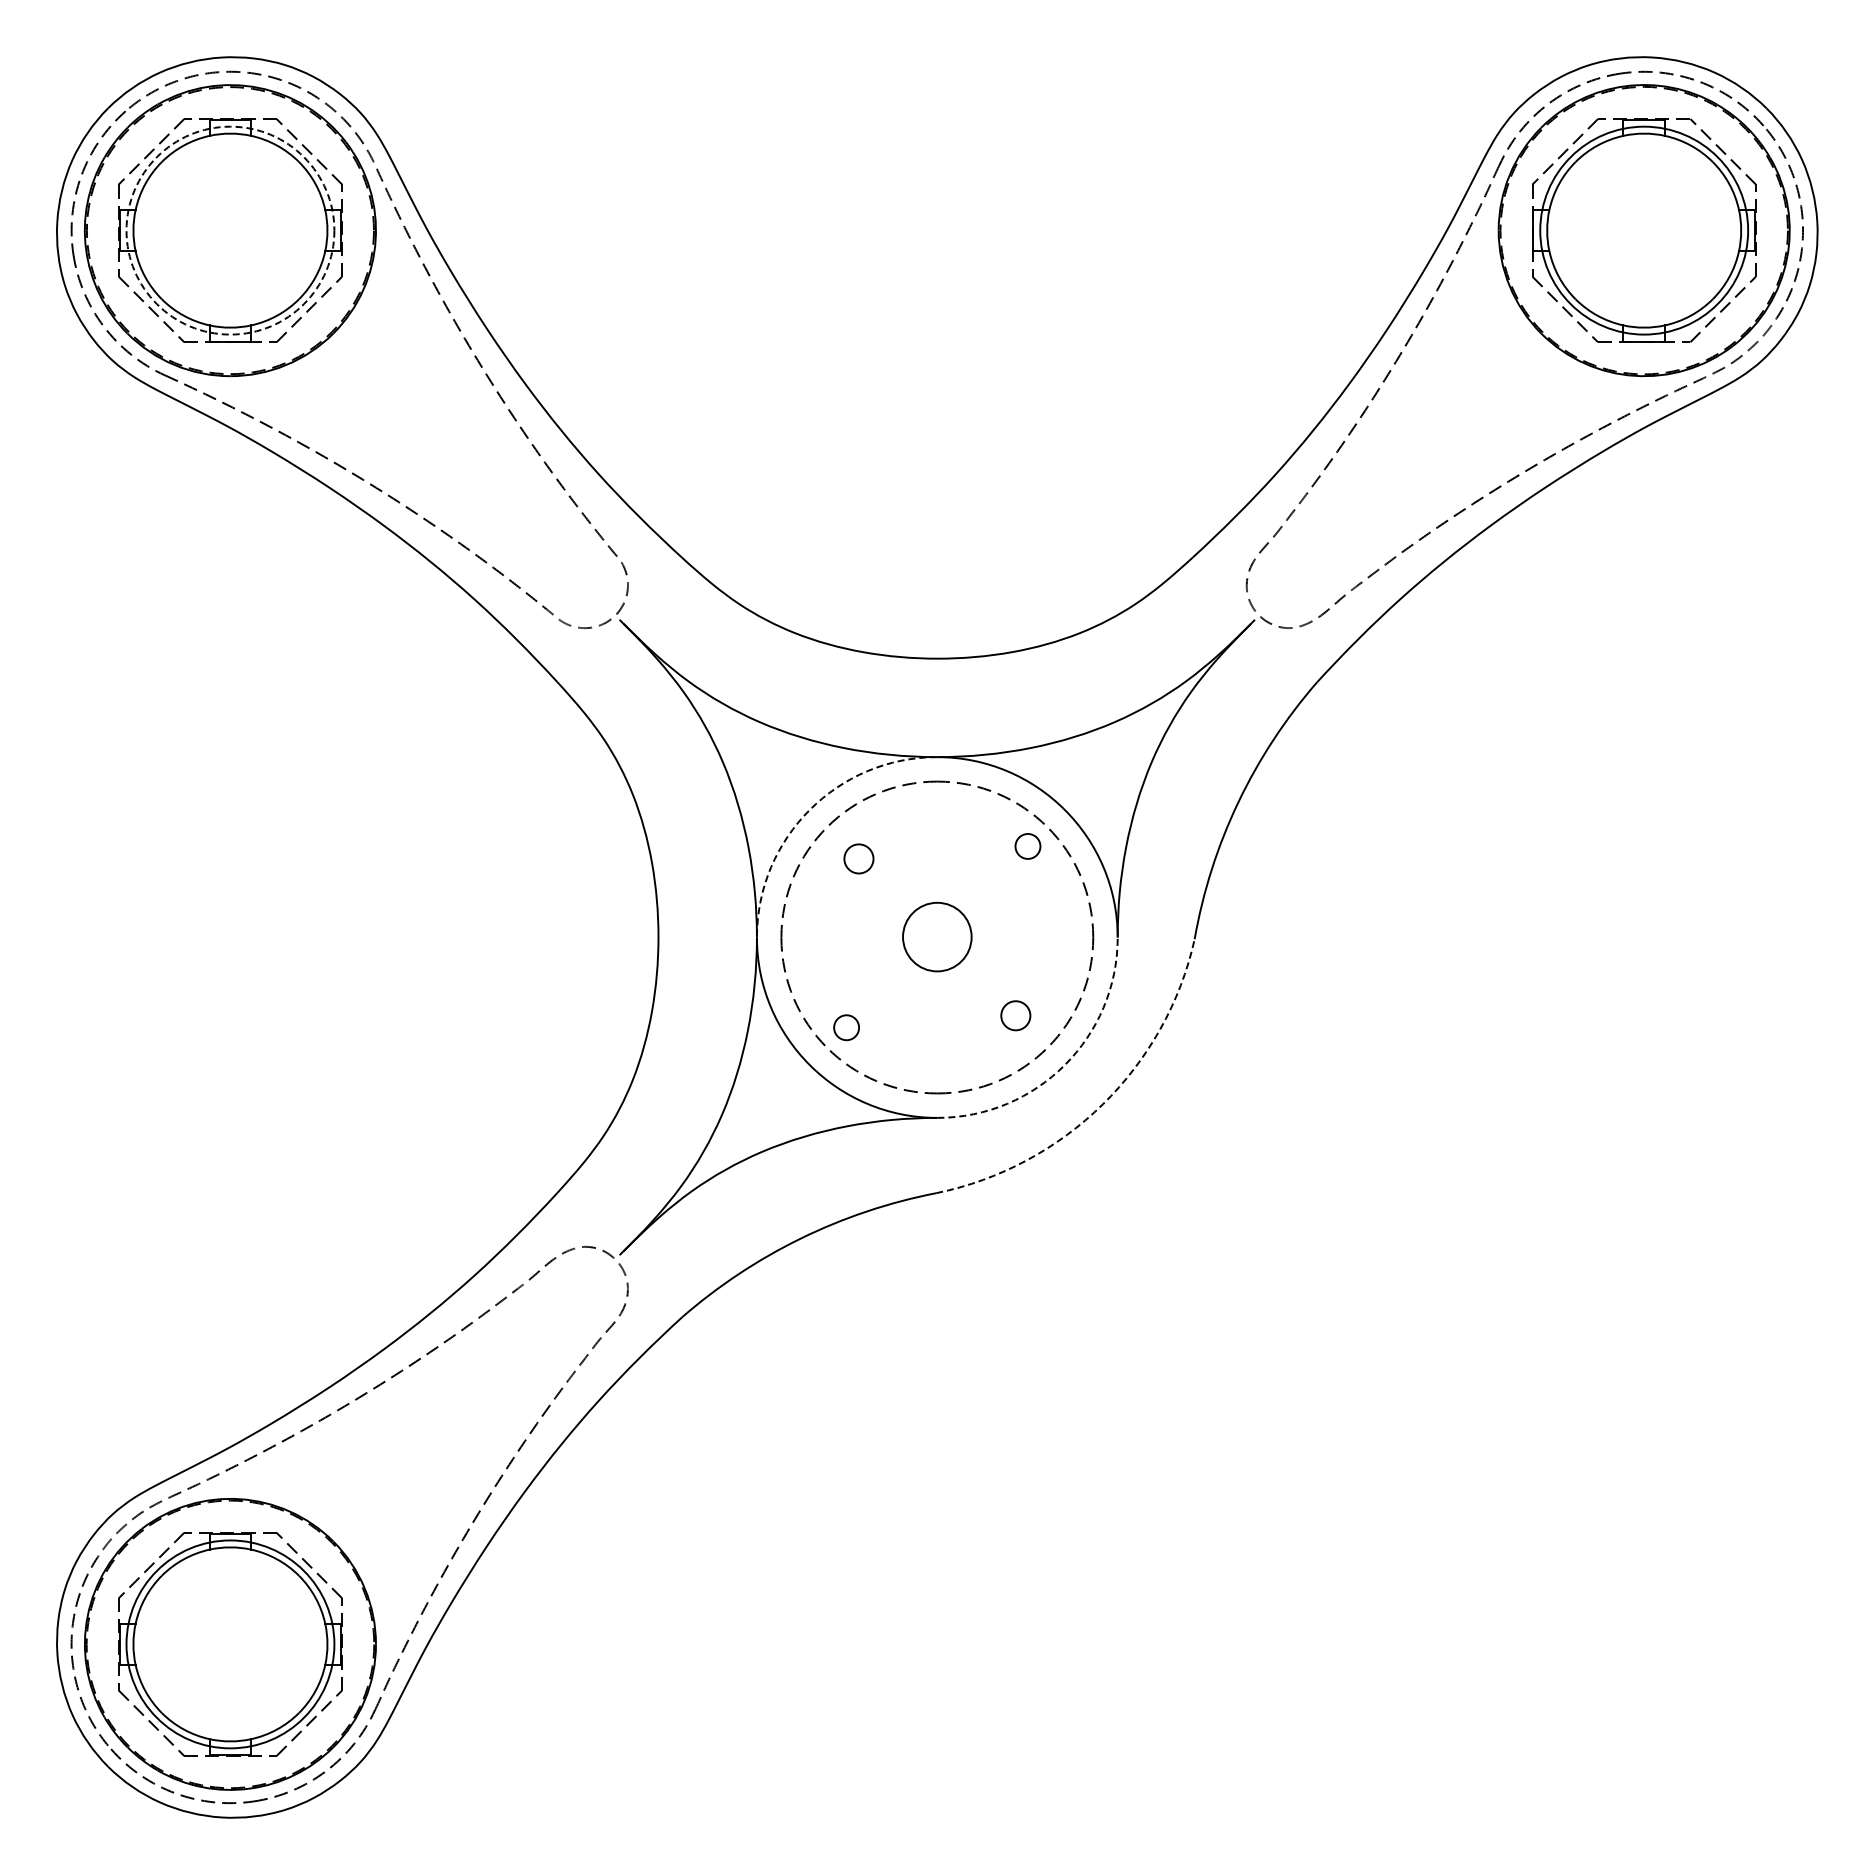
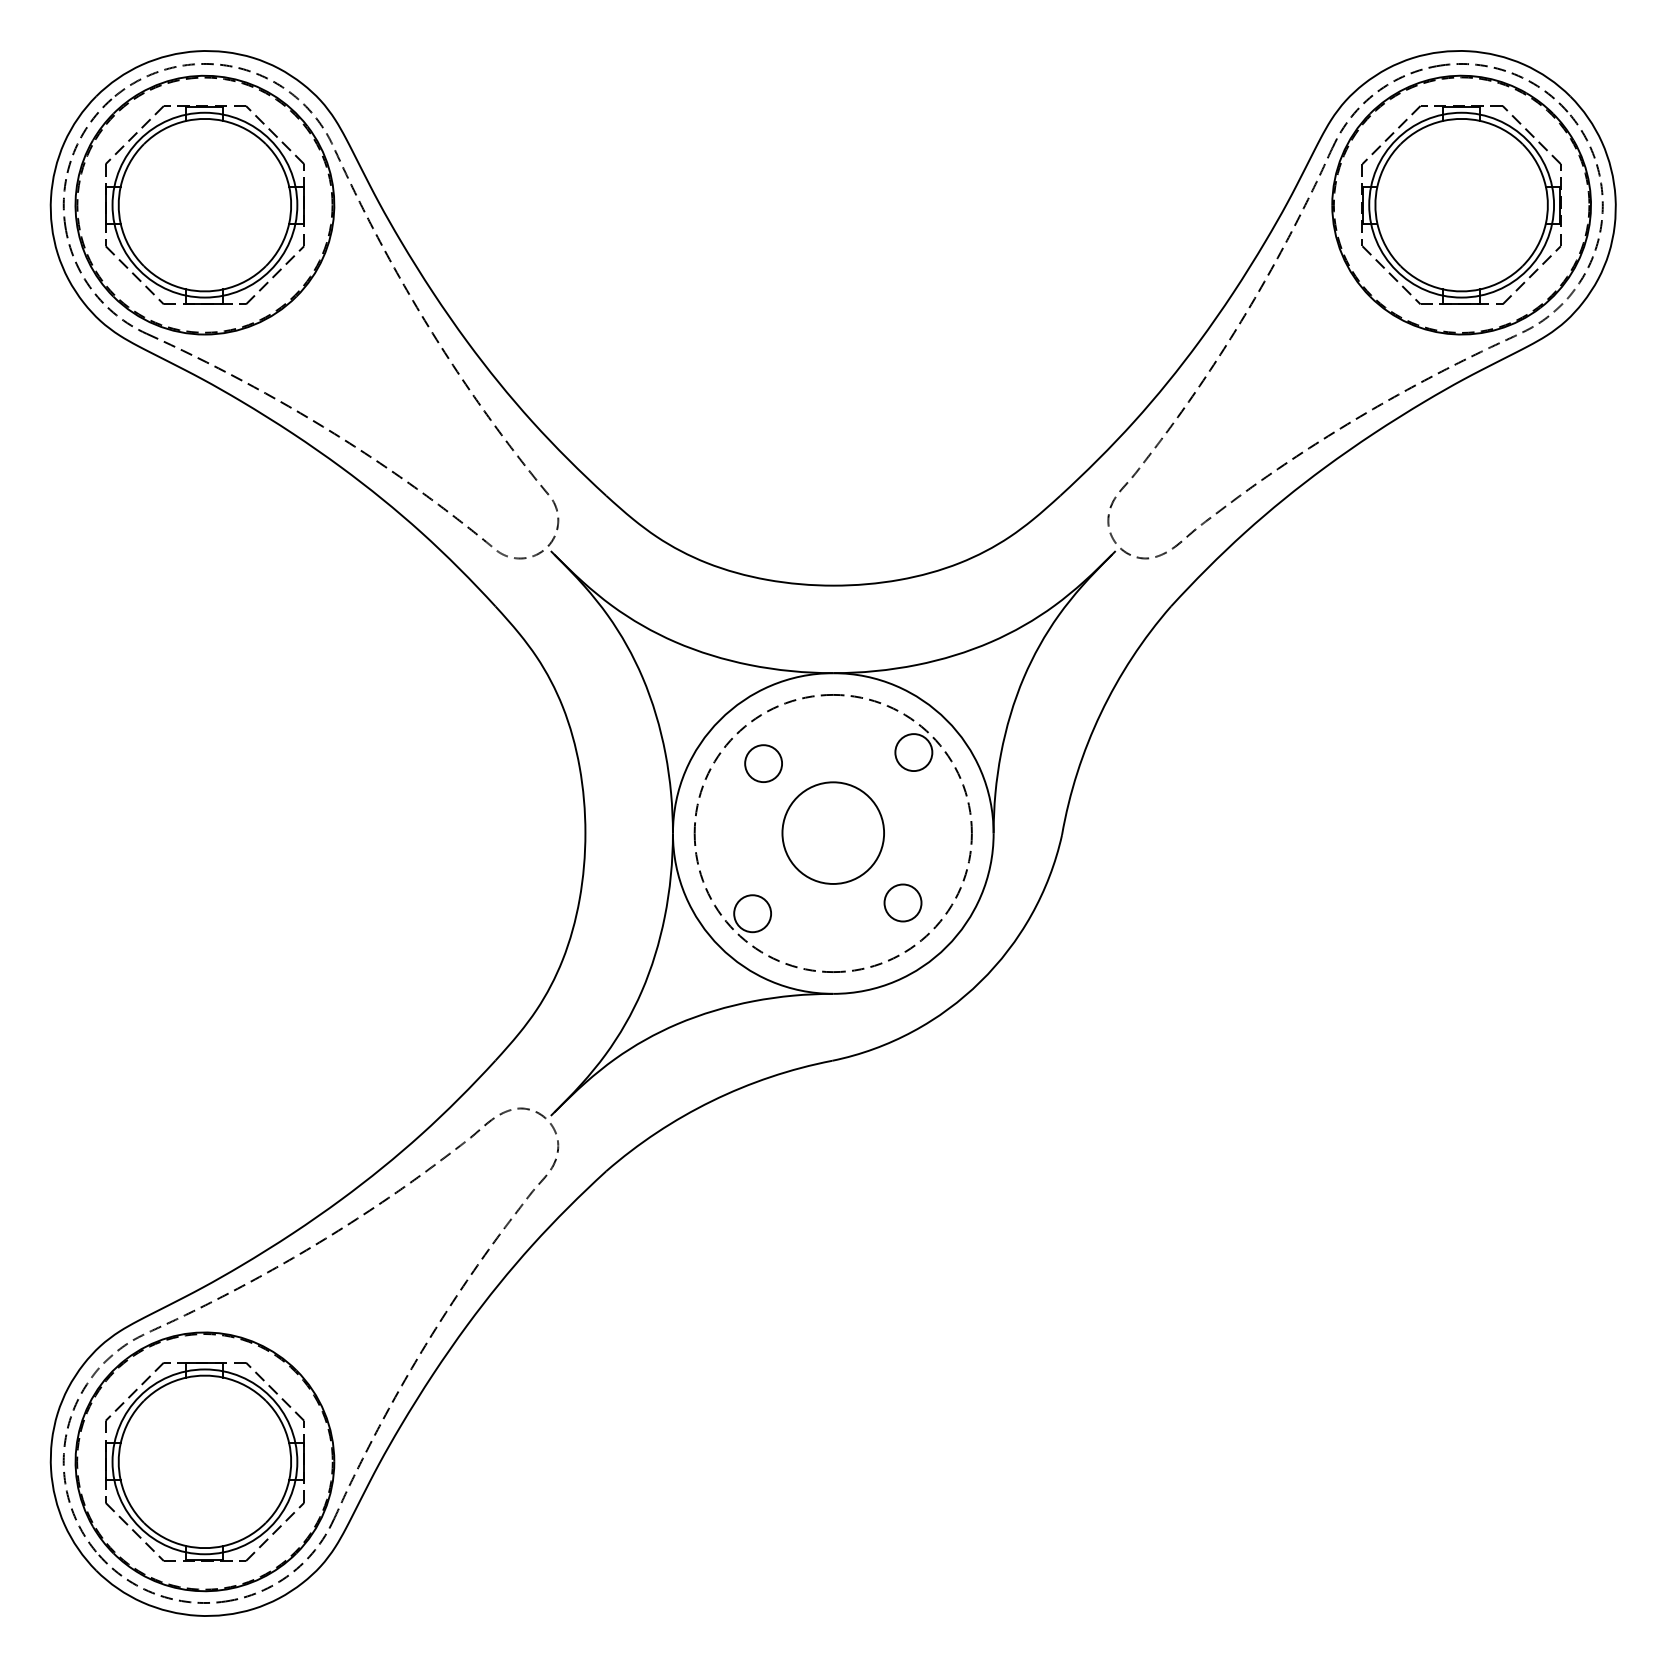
circle: (230, 230) -> (204, 205), dashed -> solid
arc: (809, 809) -> (719, 719), dashed -> solid
circle: (1027, 846) -> (913, 752), size x1.67
circle: (858, 858) -> (763, 763), size x1.43
circle: (937, 936) -> (833, 832), size x1.67
circle: (1015, 1015) -> (902, 902), size x1.43
circle: (846, 1027) -> (752, 913), size x1.67
arc: (1064, 1065) -> (946, 947), dashed -> solid
arc: (1102, 1104) -> (980, 981), dashed -> solid

